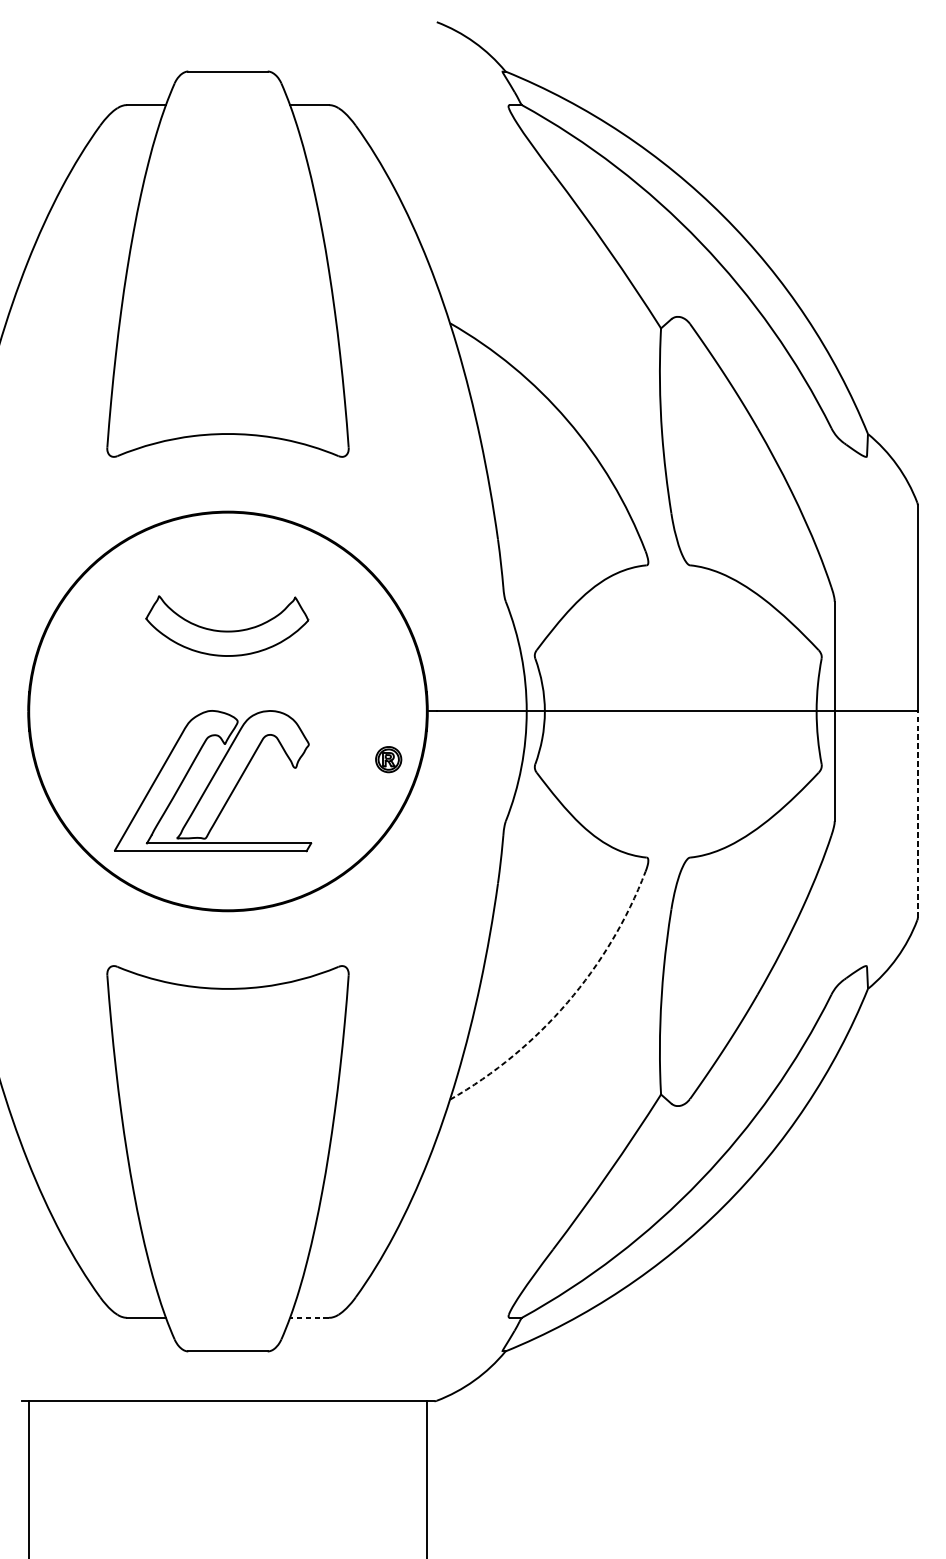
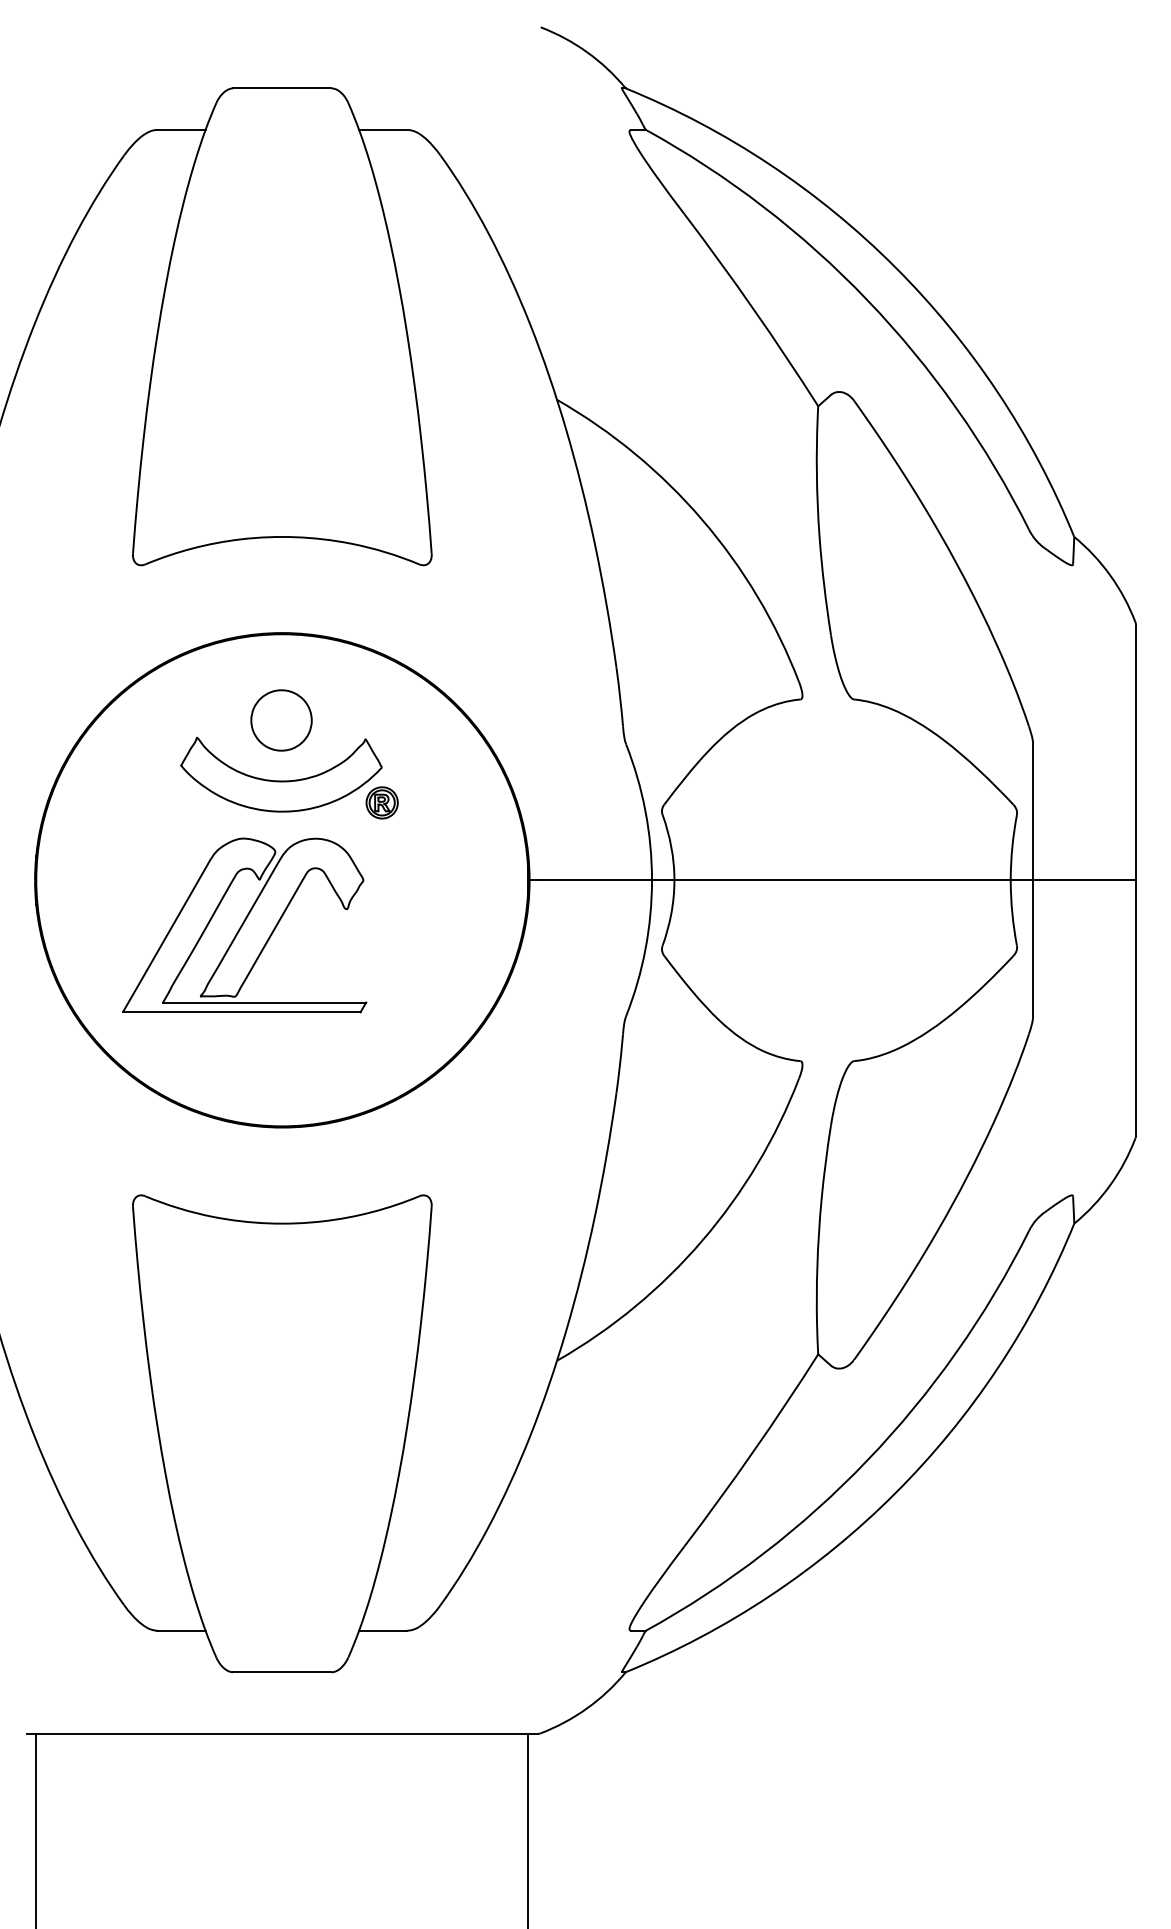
part: (227, 582) -> (281, 720), added
part: (388, 759) -> (381, 802), moved
part: (212, 781) -> (244, 925), moved
line: (917, 815) -> (1135, 1008), dashed -> solid
arc: (567, 1002) -> (702, 1240), dashed -> solid
line: (308, 1317) -> (382, 1630), dashed -> solid

